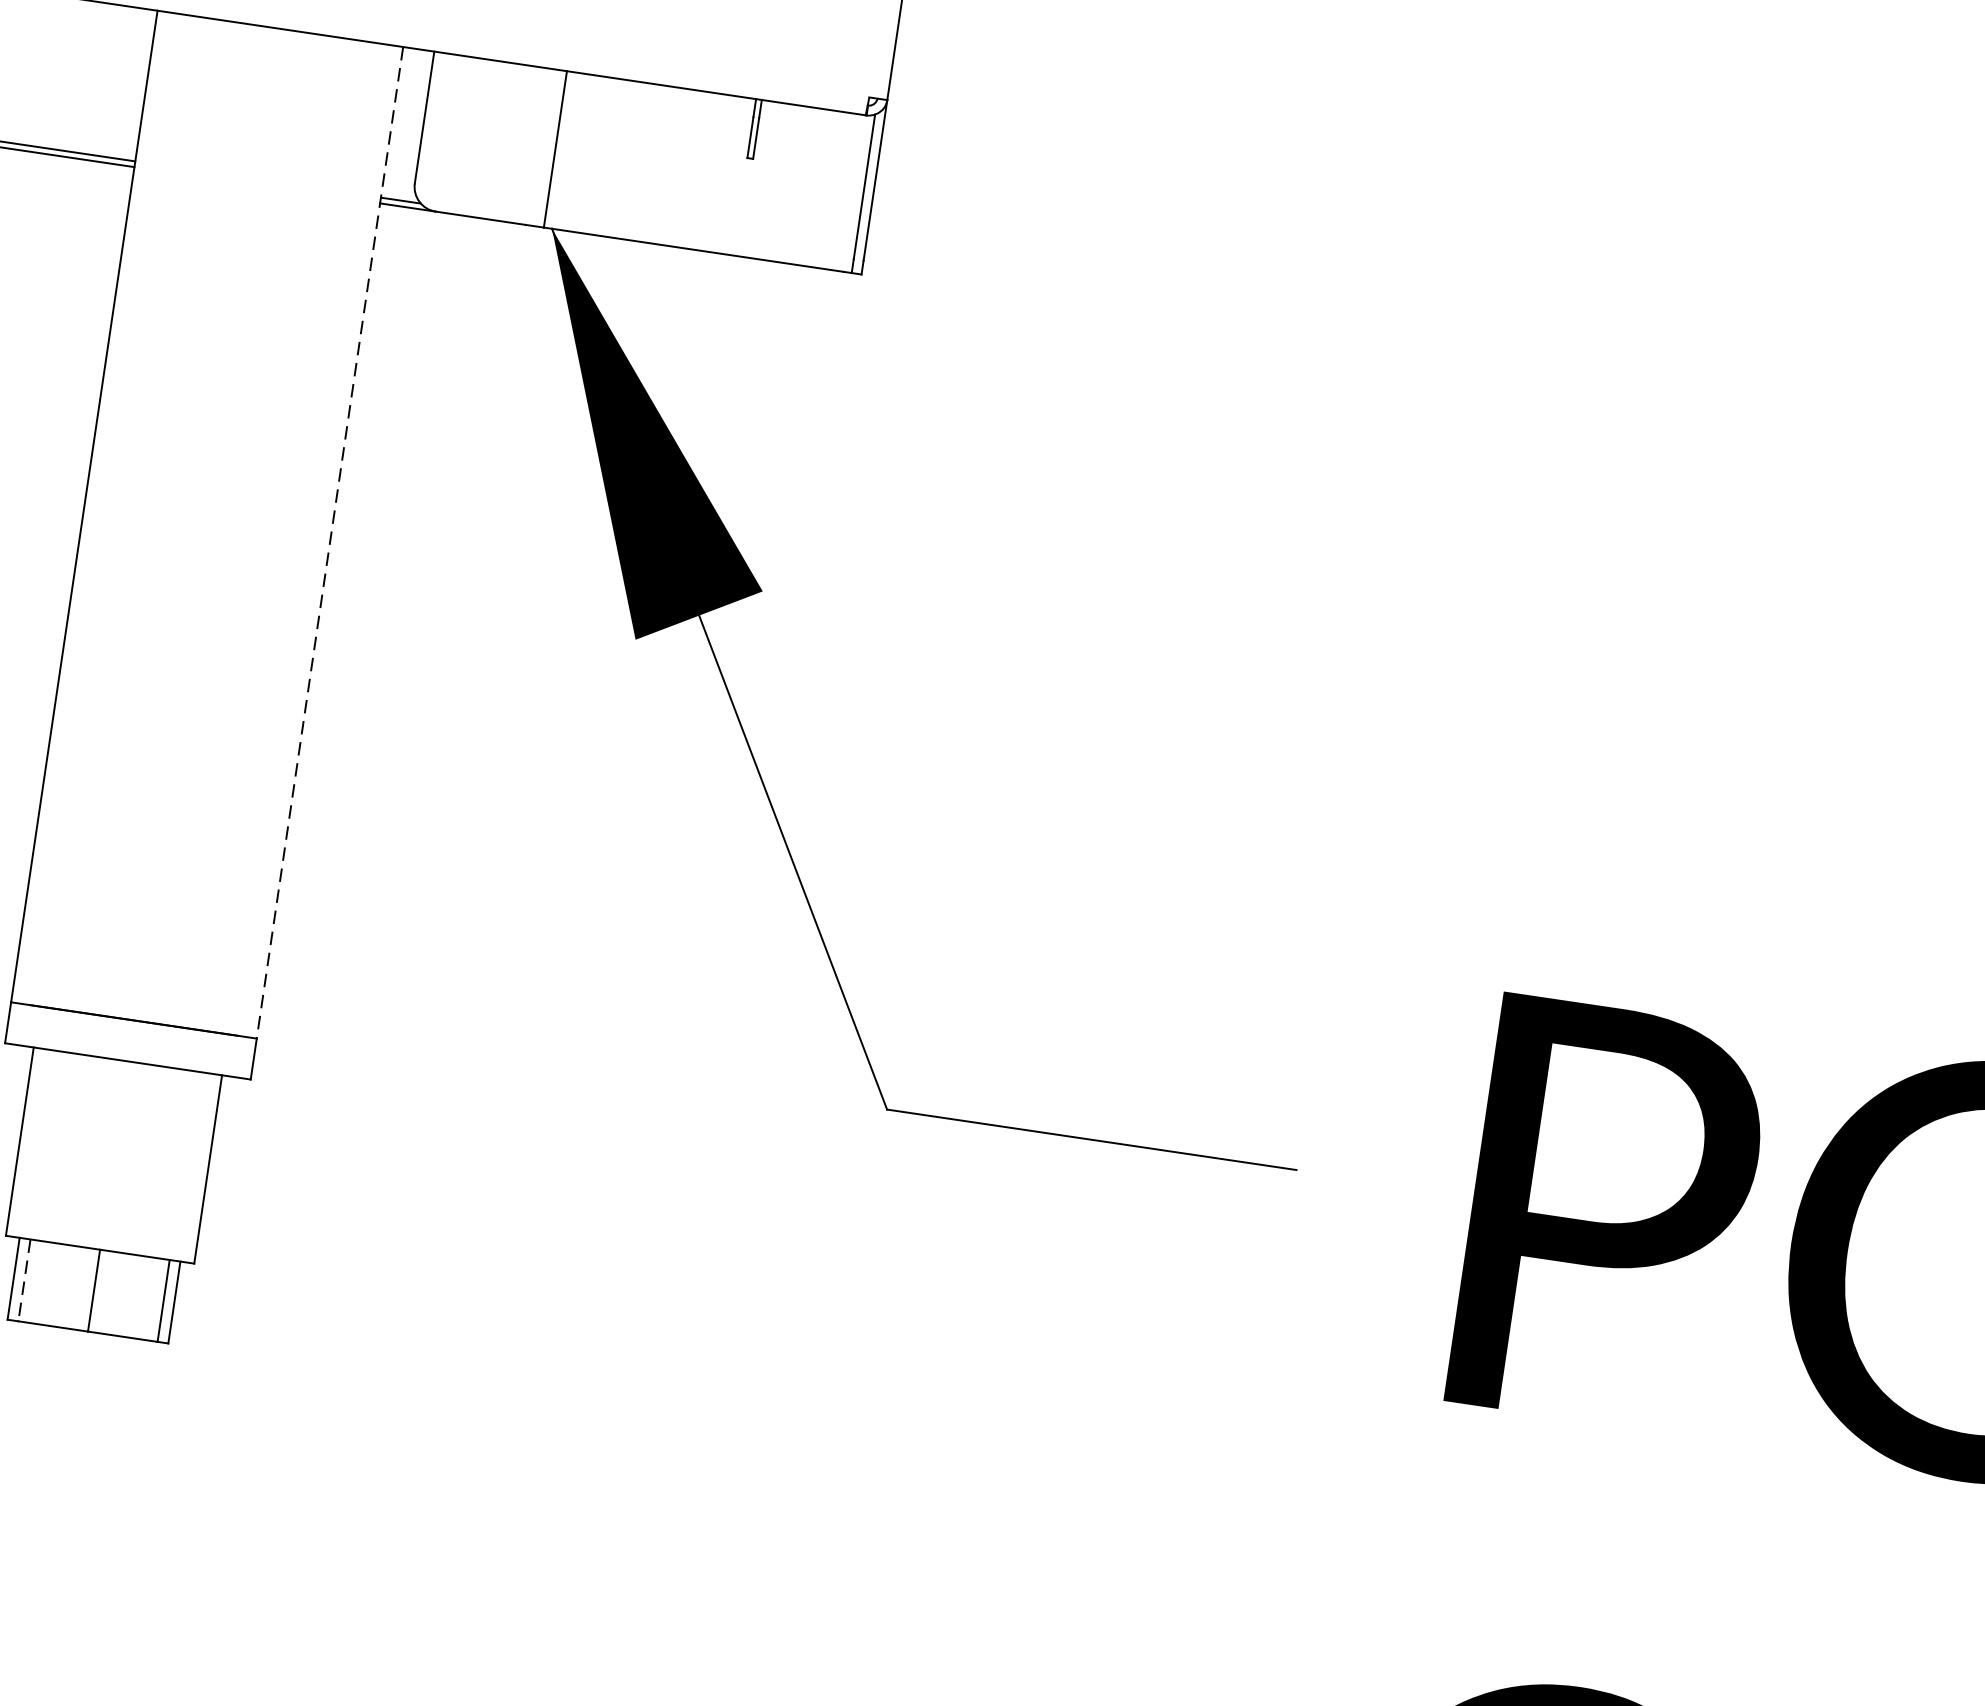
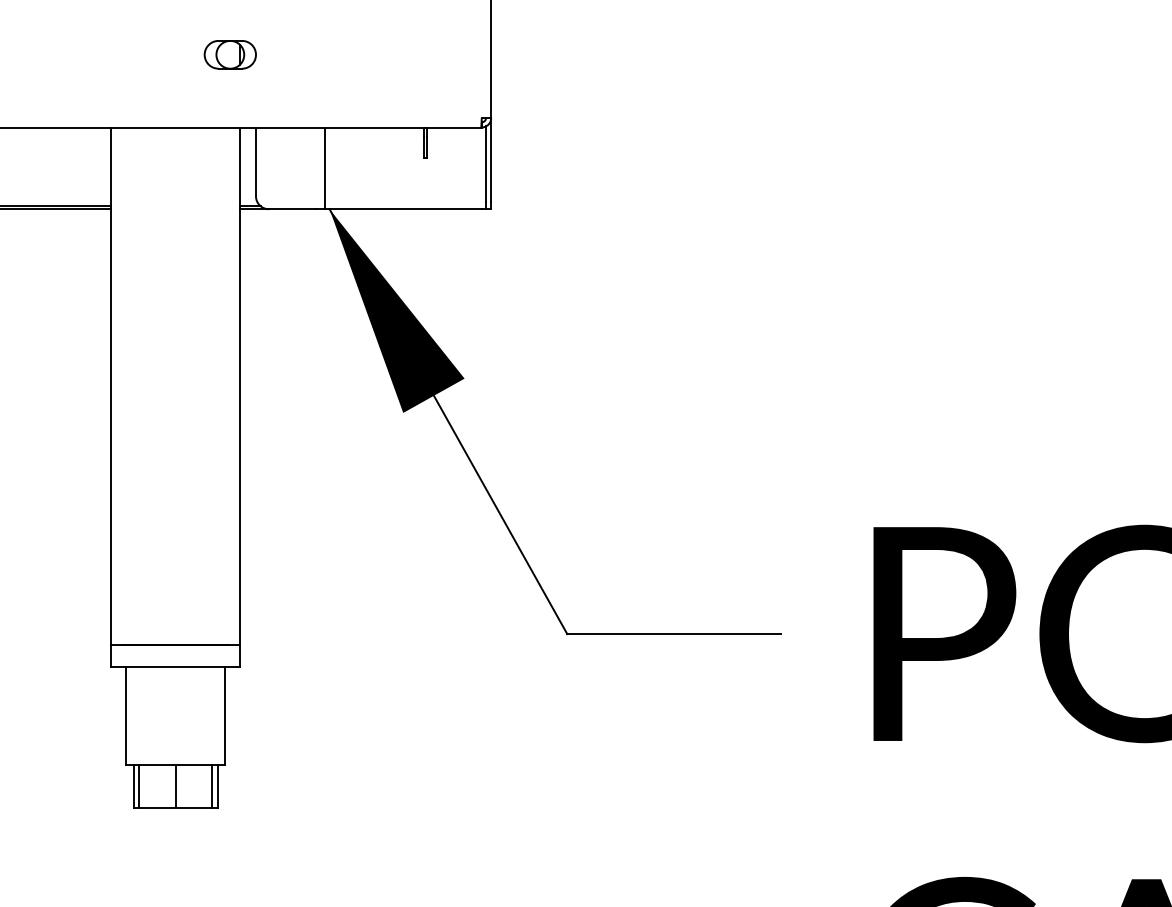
line: (329, 542) -> (239, 386), dashed -> solid
line: (24, 1280) -> (139, 786), dashed -> solid

